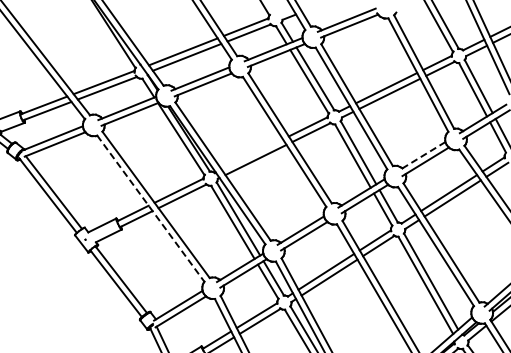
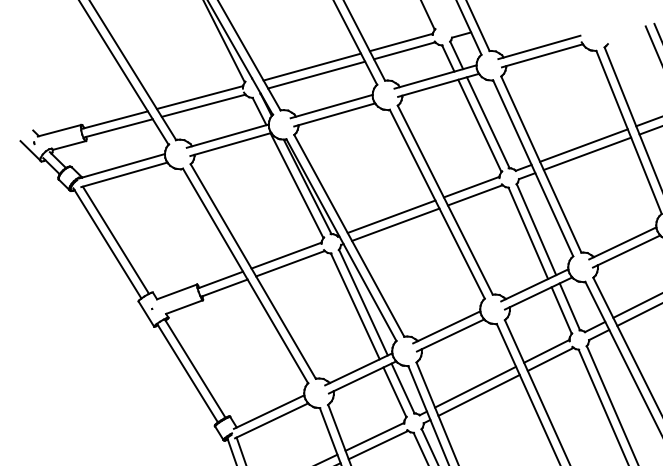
line: (251, 154) -> (390, 216), added
line: (421, 156) -> (621, 243), dashed -> solid
line: (150, 208) -> (245, 275), dashed -> solid

